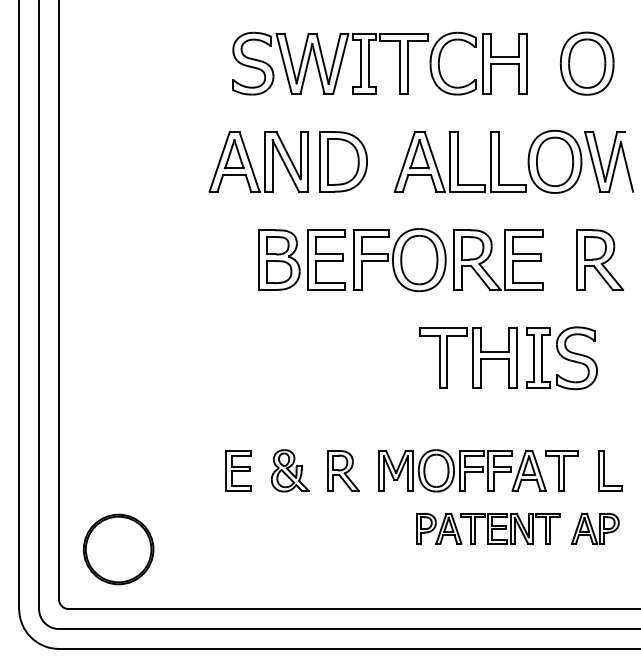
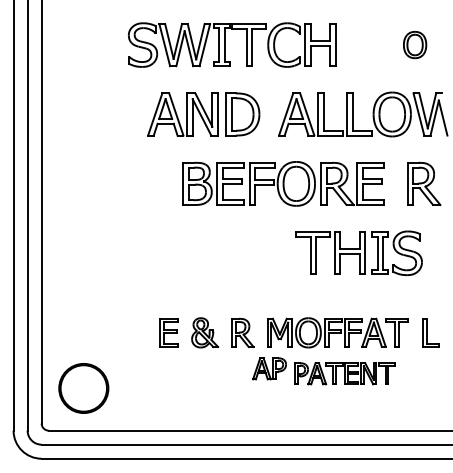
part: (369, 63) -> (225, 44), moved
part: (587, 63) -> (415, 44), size x0.6
part: (595, 528) -> (269, 368), moved

